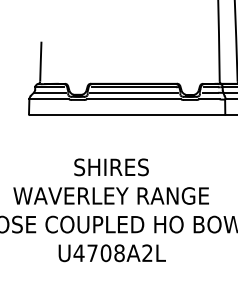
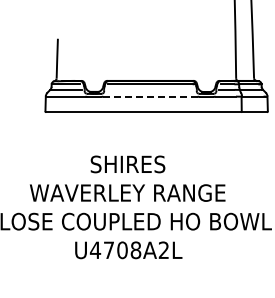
line: (134, 92) -> (150, 89), removed
line: (134, 99) -> (150, 96), solid -> dashed

